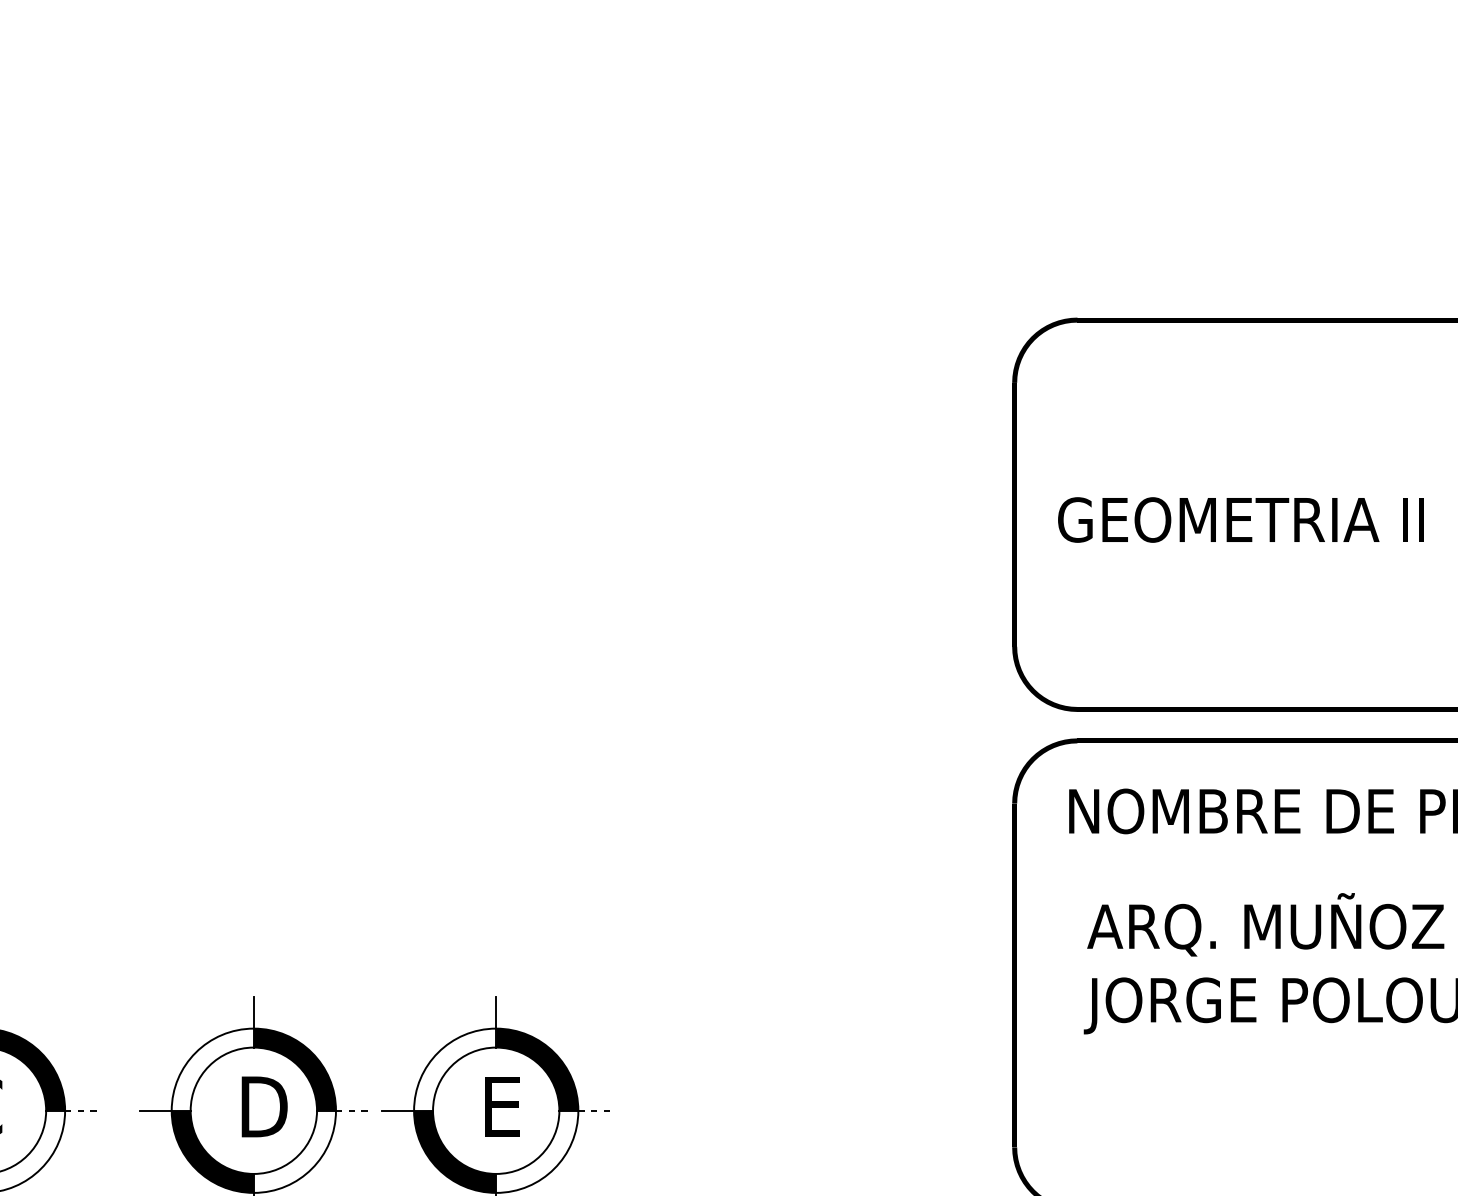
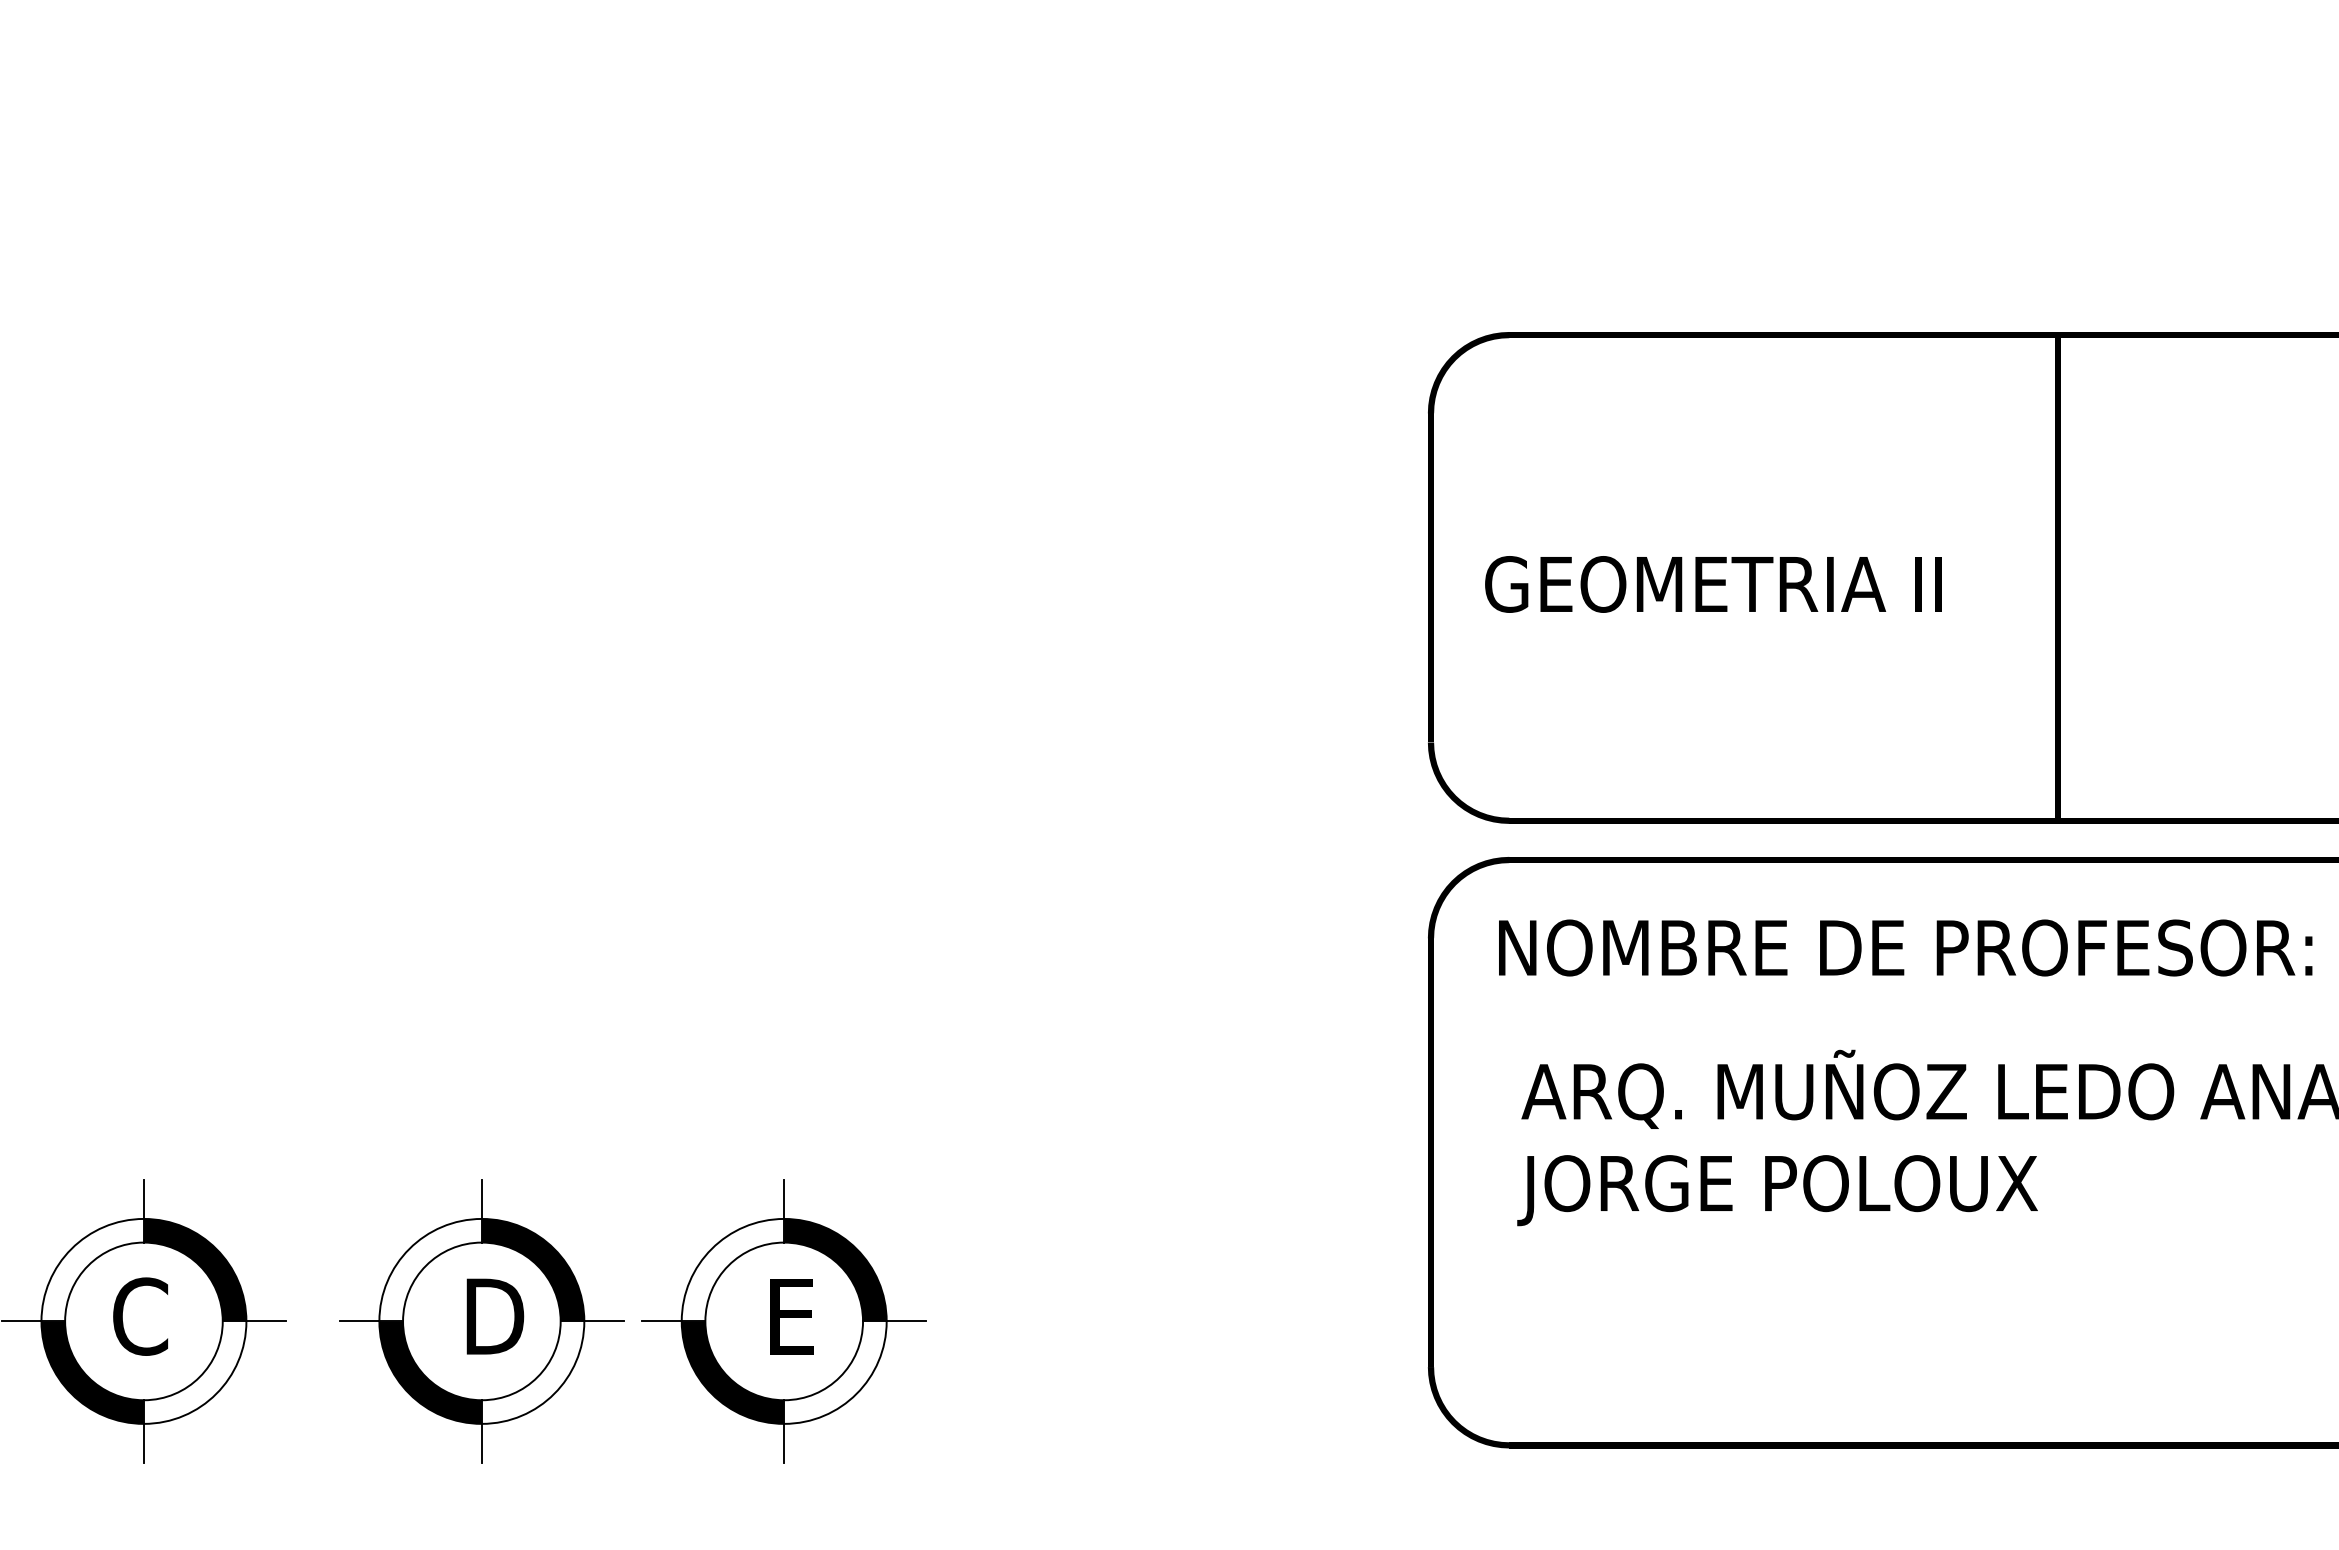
line: (81, 1110) -> (266, 1321), dashed -> solid
line: (352, 1110) -> (604, 1321), dashed -> solid
line: (594, 1110) -> (906, 1321), dashed -> solid

